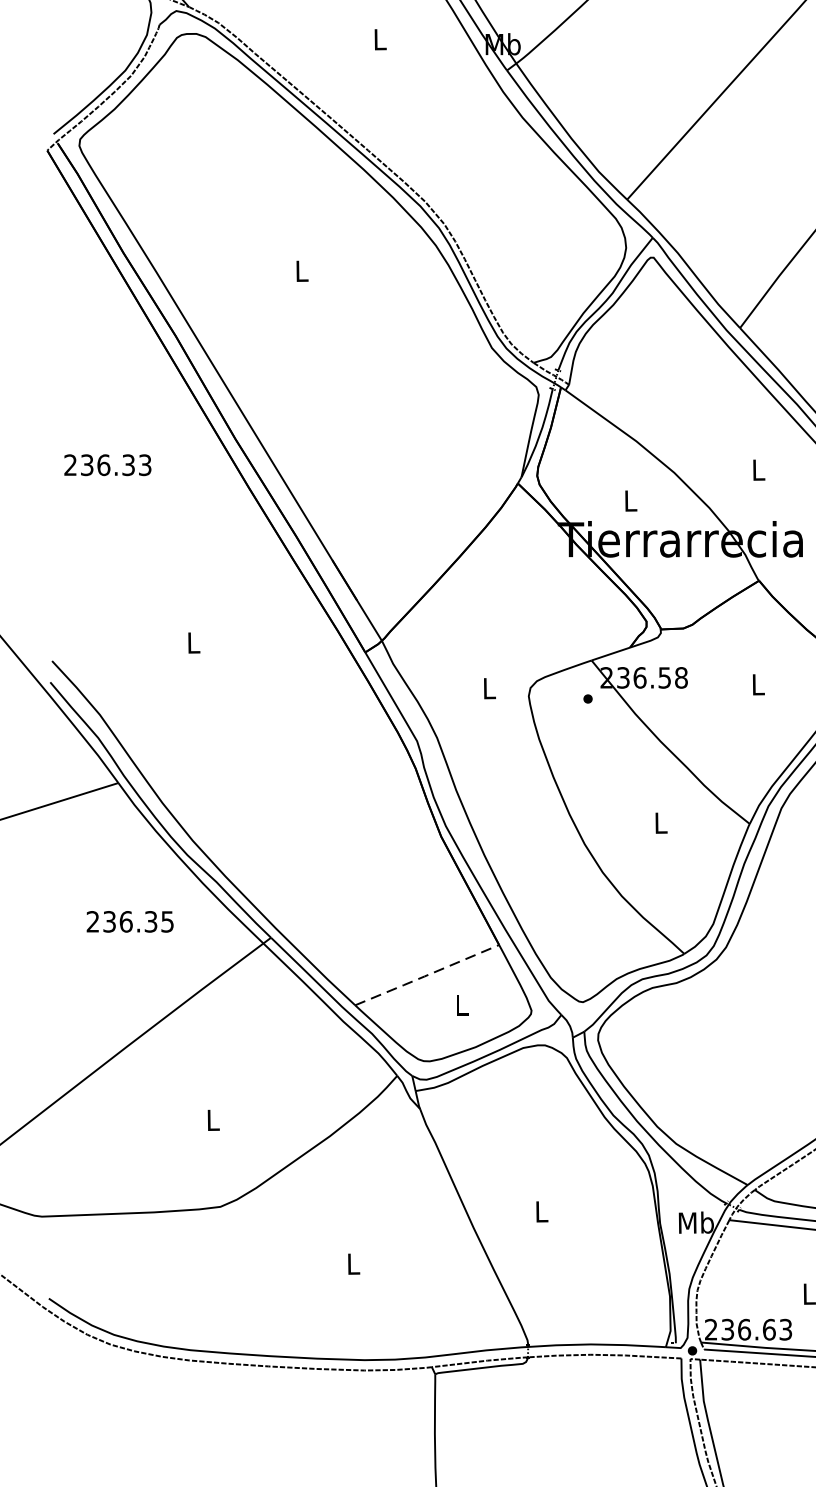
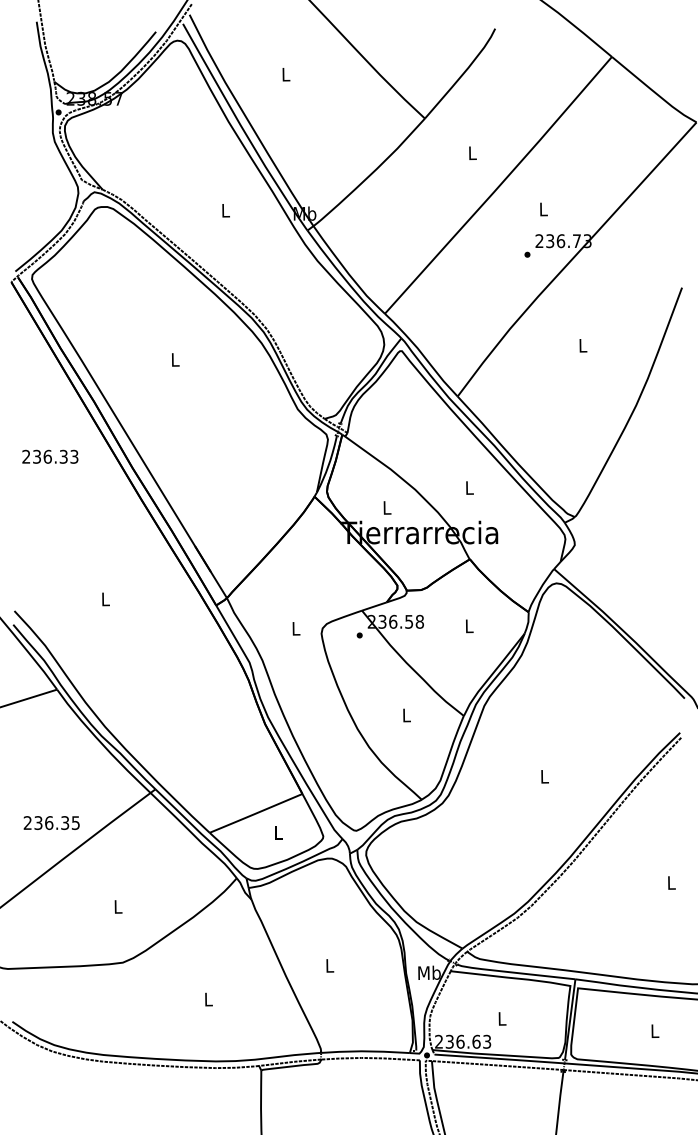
text: (108, 464) -> (50, 456), moved
text: (129, 920) -> (51, 822), moved
line: (426, 975) -> (255, 813), dashed -> solid

